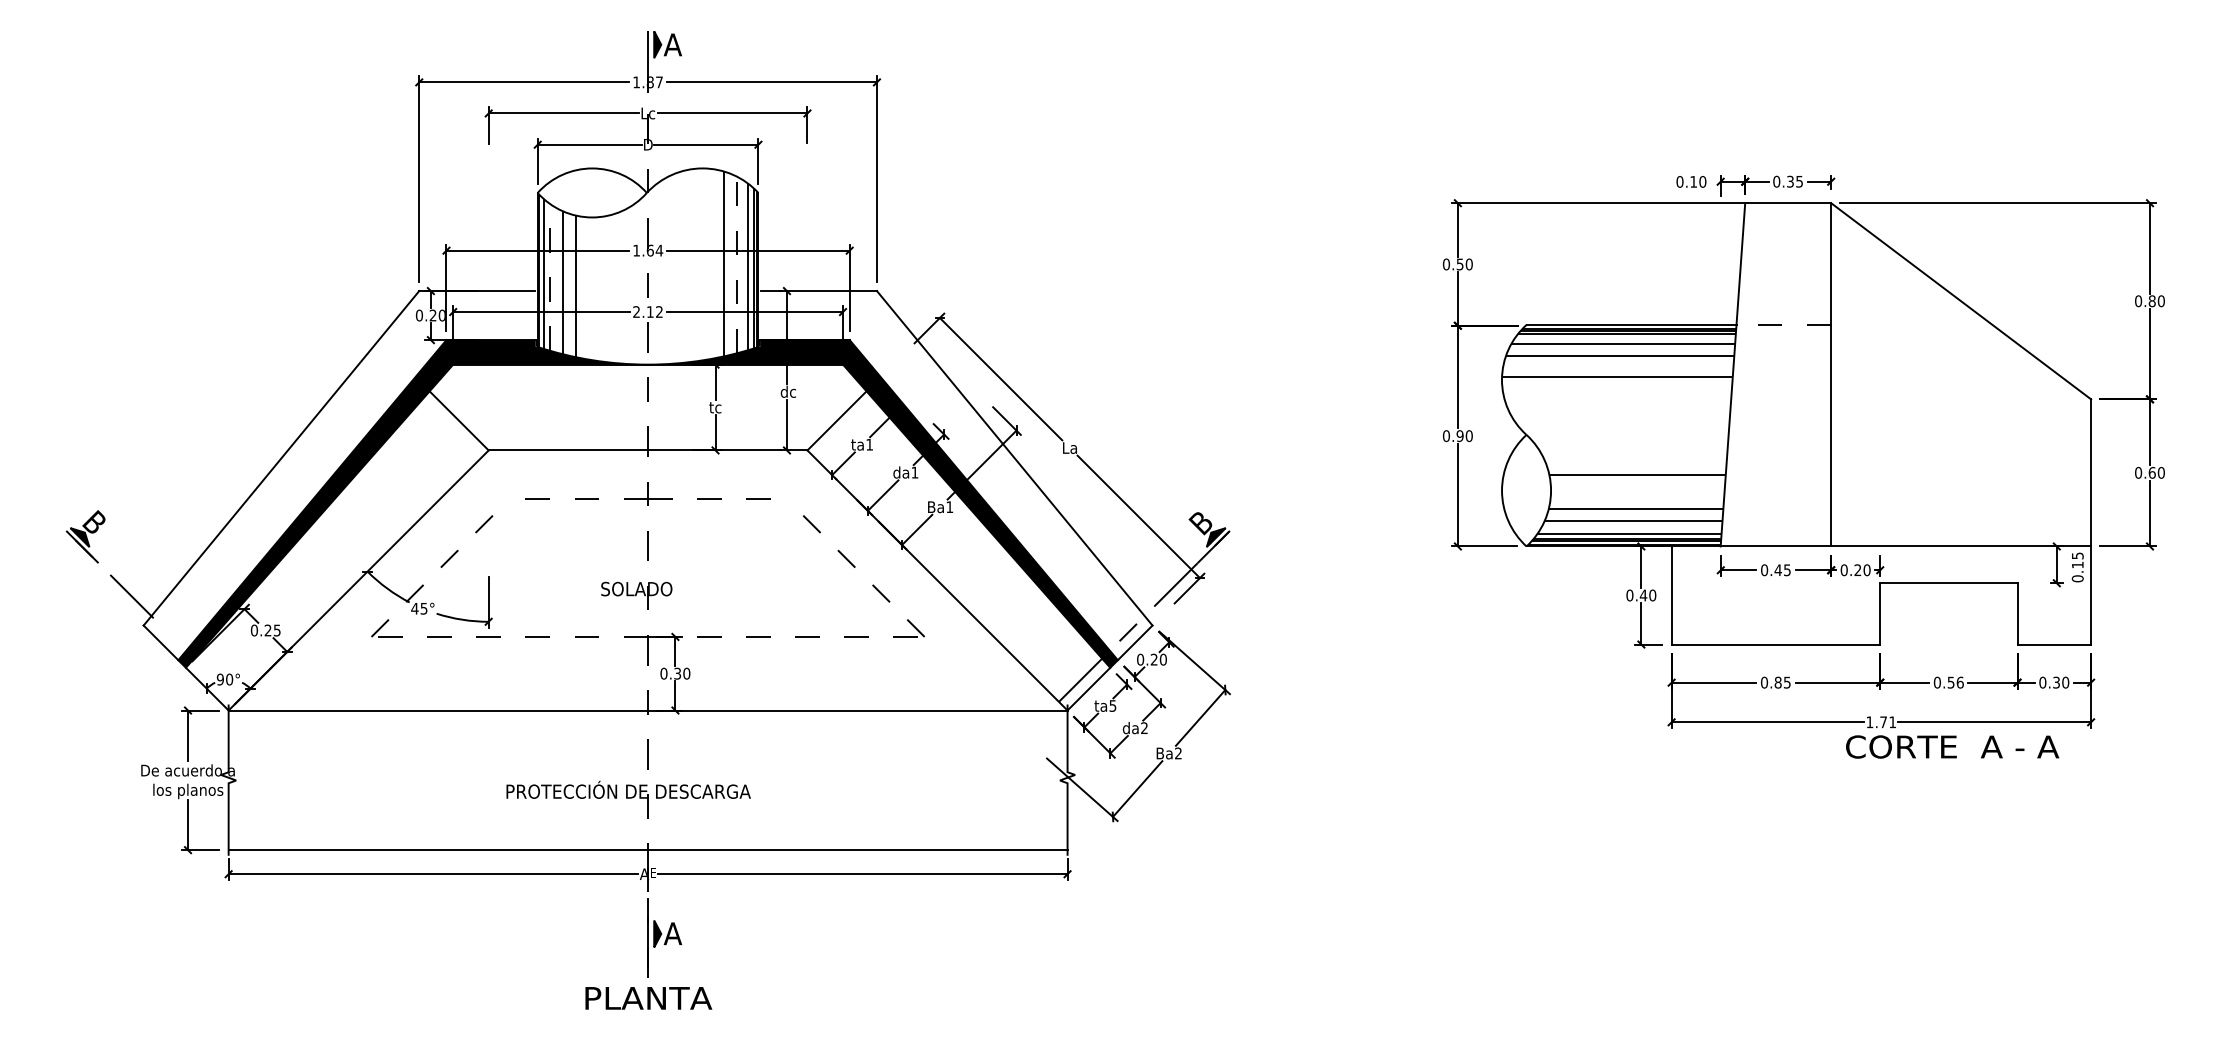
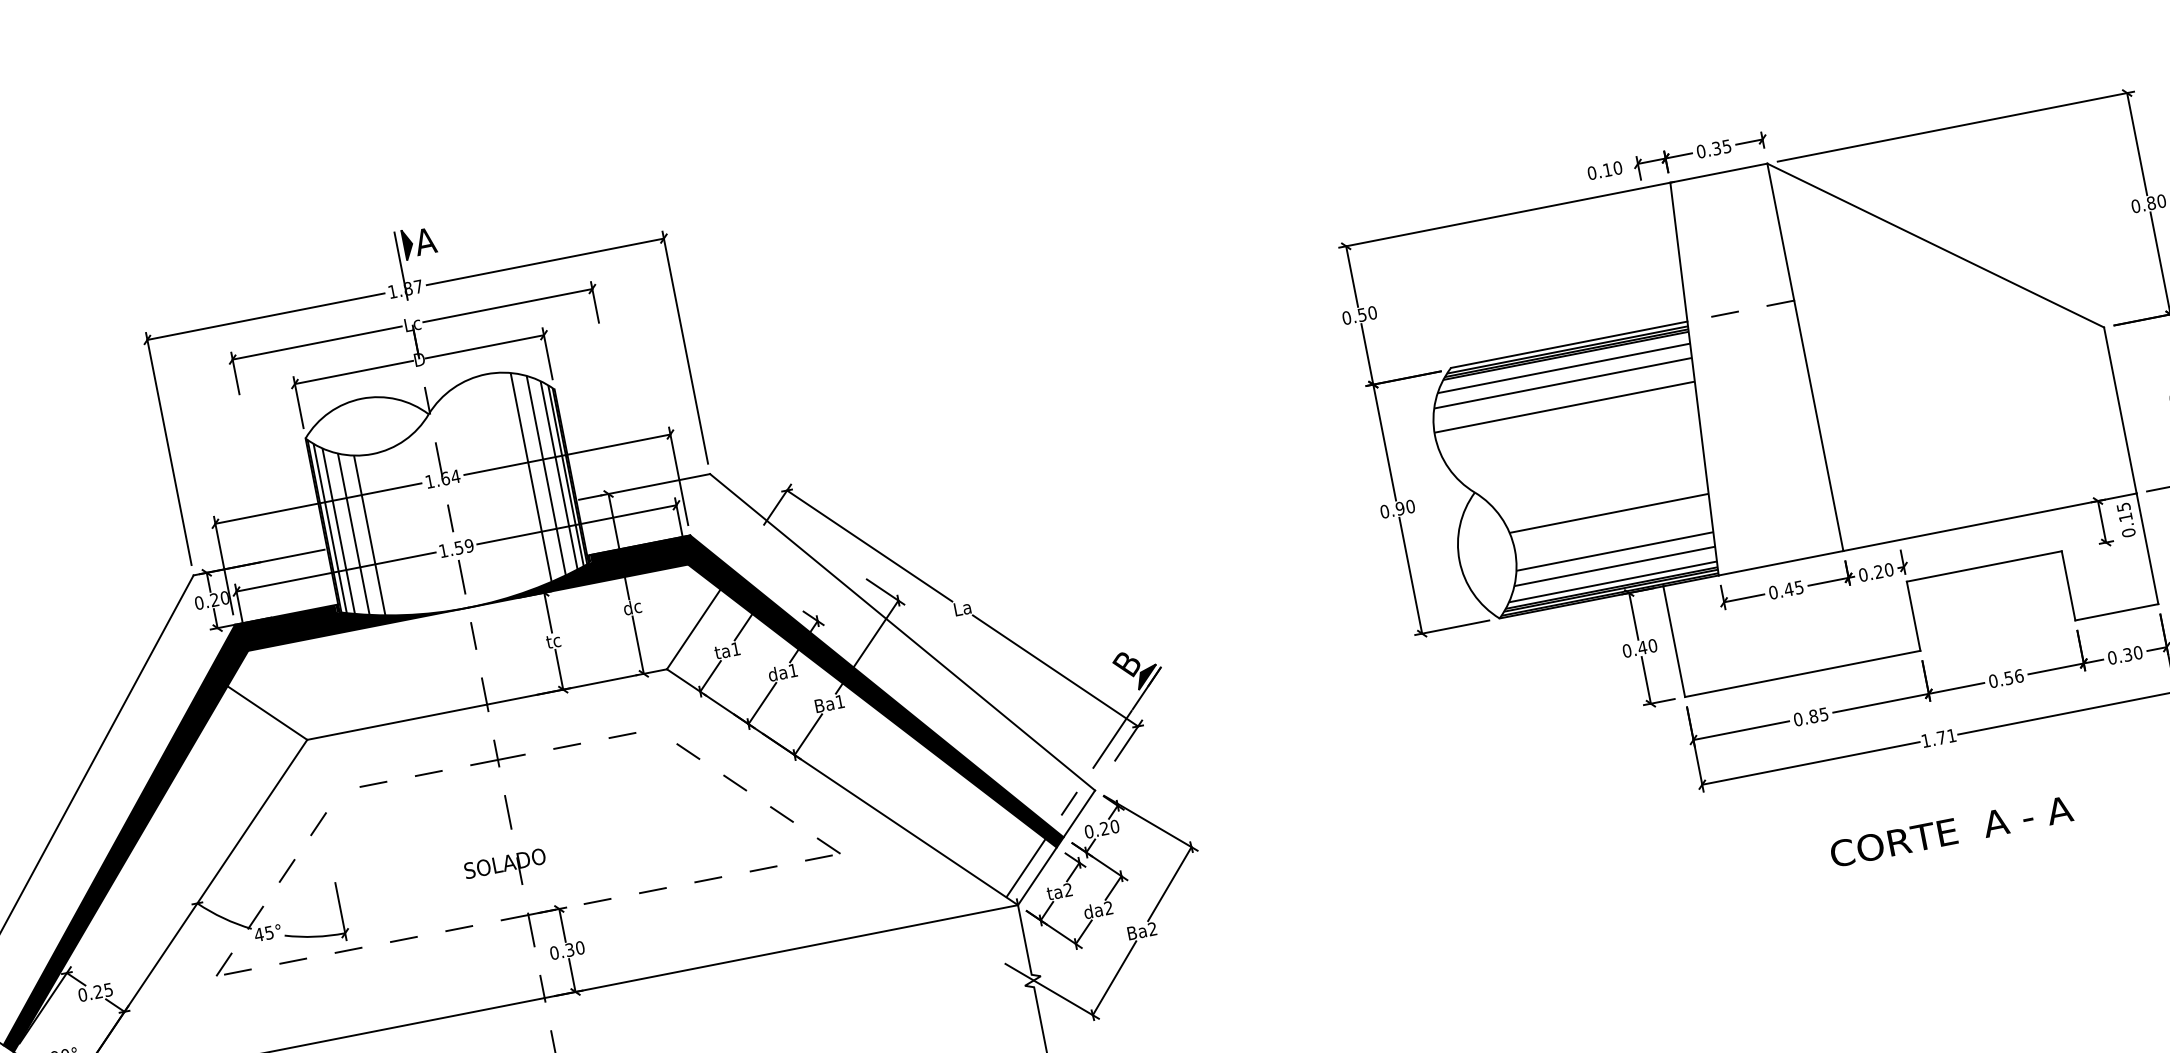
line: (736, 264) -> (545, 475), dashed -> solid
line: (550, 277) -> (338, 531), dashed -> solid
text: (647, 311) -> (455, 547), 2.12 -> 1.59
text: (1112, 705) -> (1067, 889), ta5 -> ta2
text: (1952, 746) -> (1951, 831), moved

